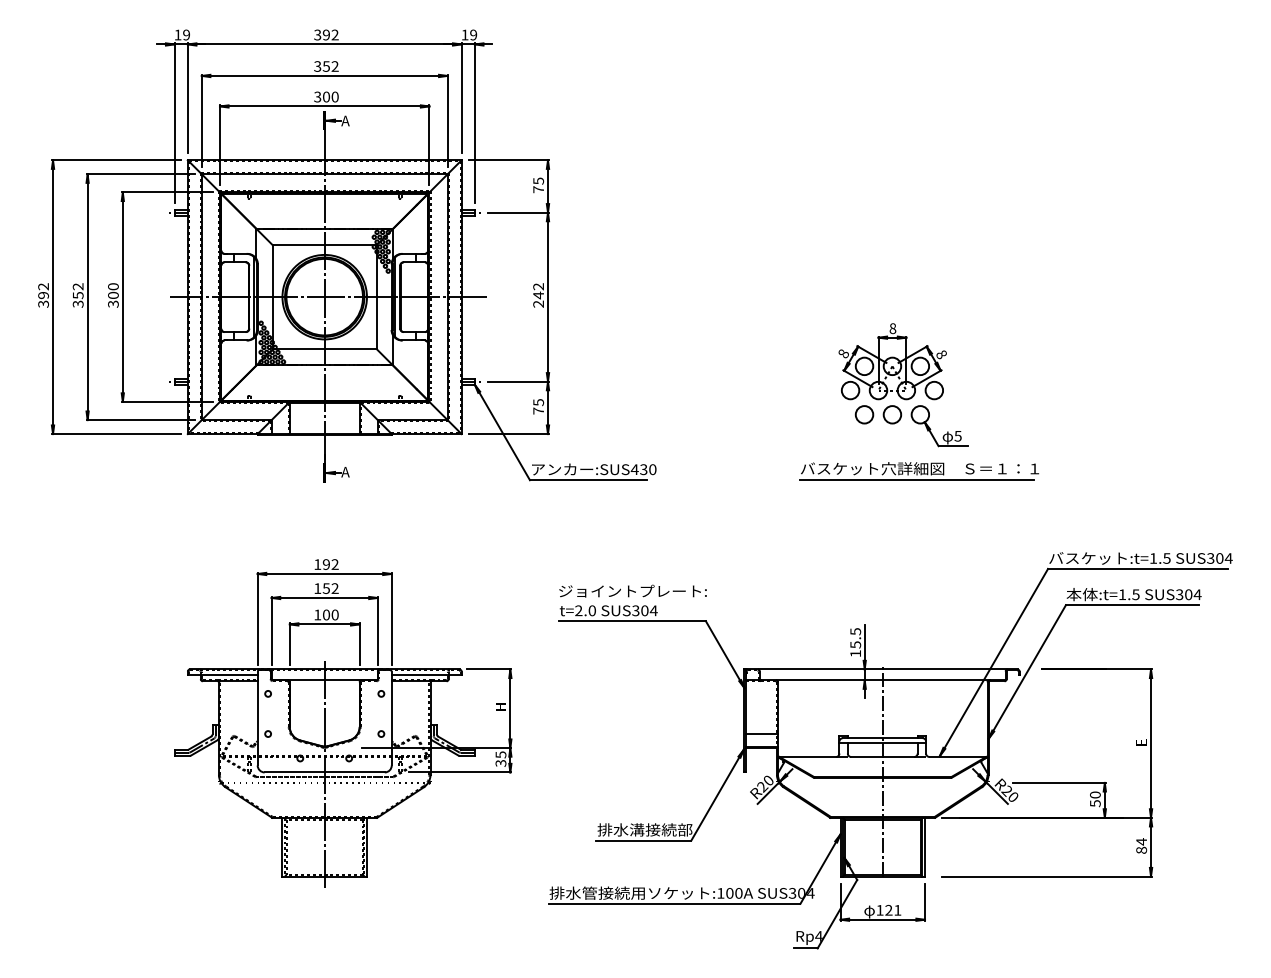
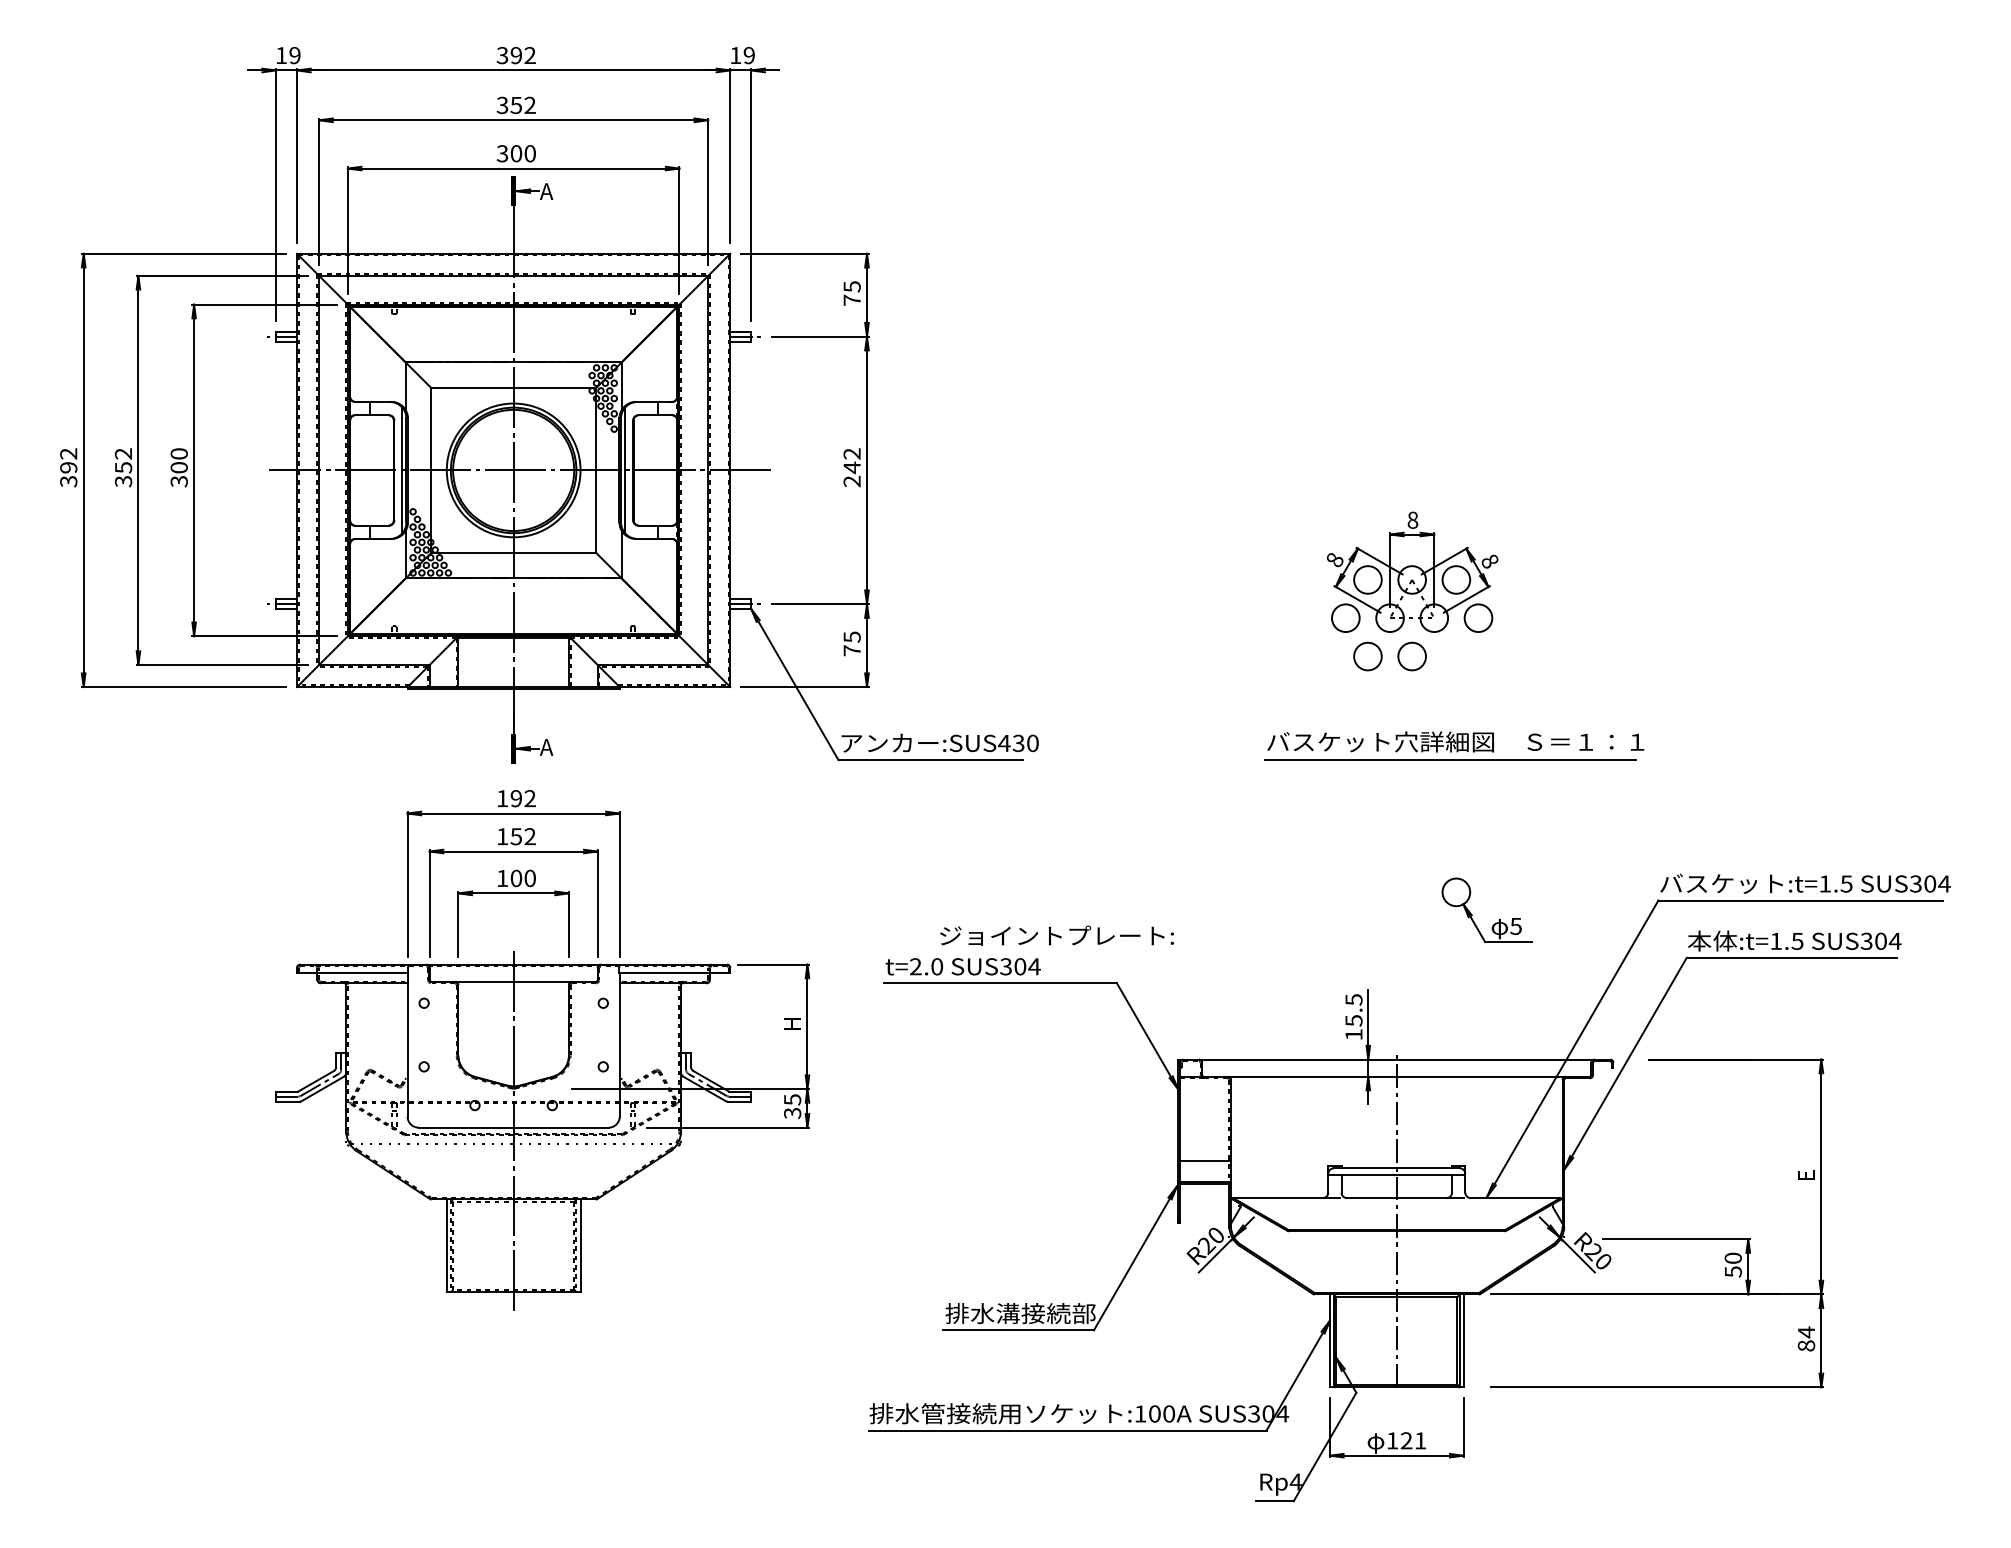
part: (931, 429) -> (1473, 915), moved
text: (632, 590) -> (1056, 934), moved
part: (343, 723) -> (543, 1050), moved

